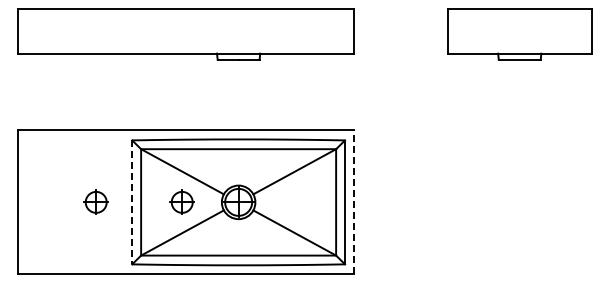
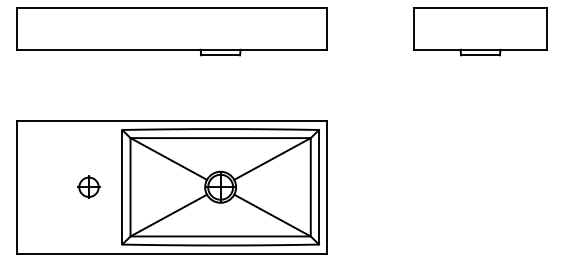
part: (181, 201) -> (167, 186), removed
line: (132, 202) -> (122, 187), dashed -> solid
line: (354, 202) -> (327, 187), dashed -> solid

